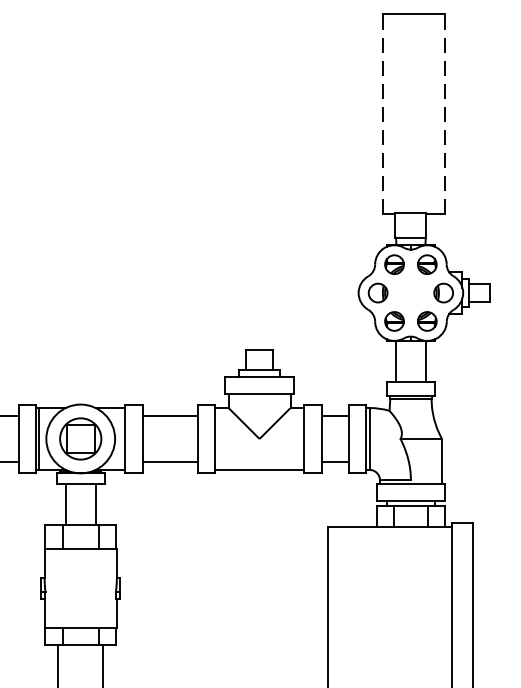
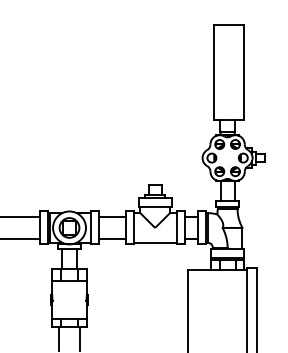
line: (383, 114) -> (214, 72), dashed -> solid
line: (446, 114) -> (244, 72), dashed -> solid

